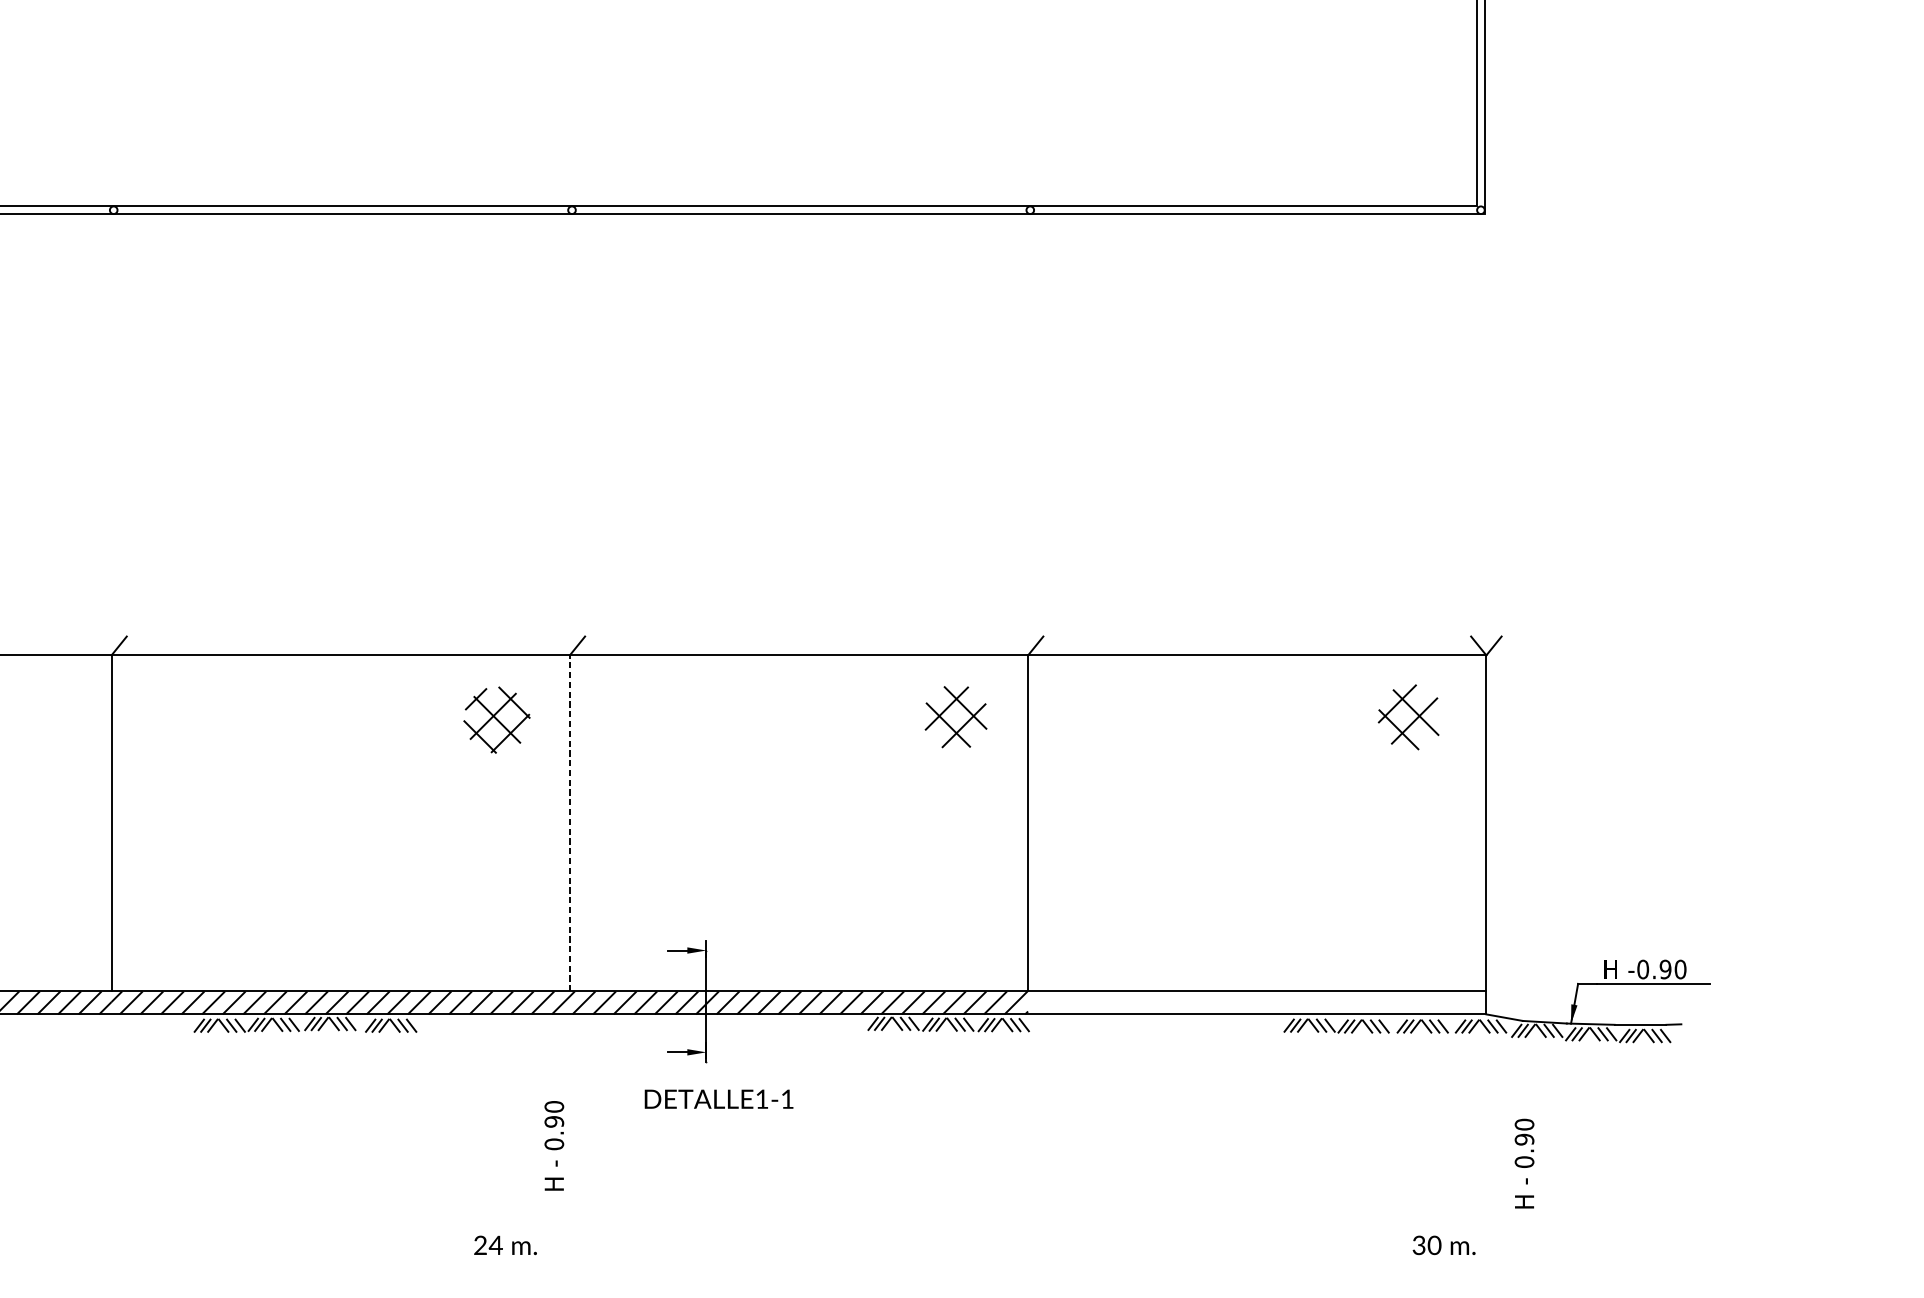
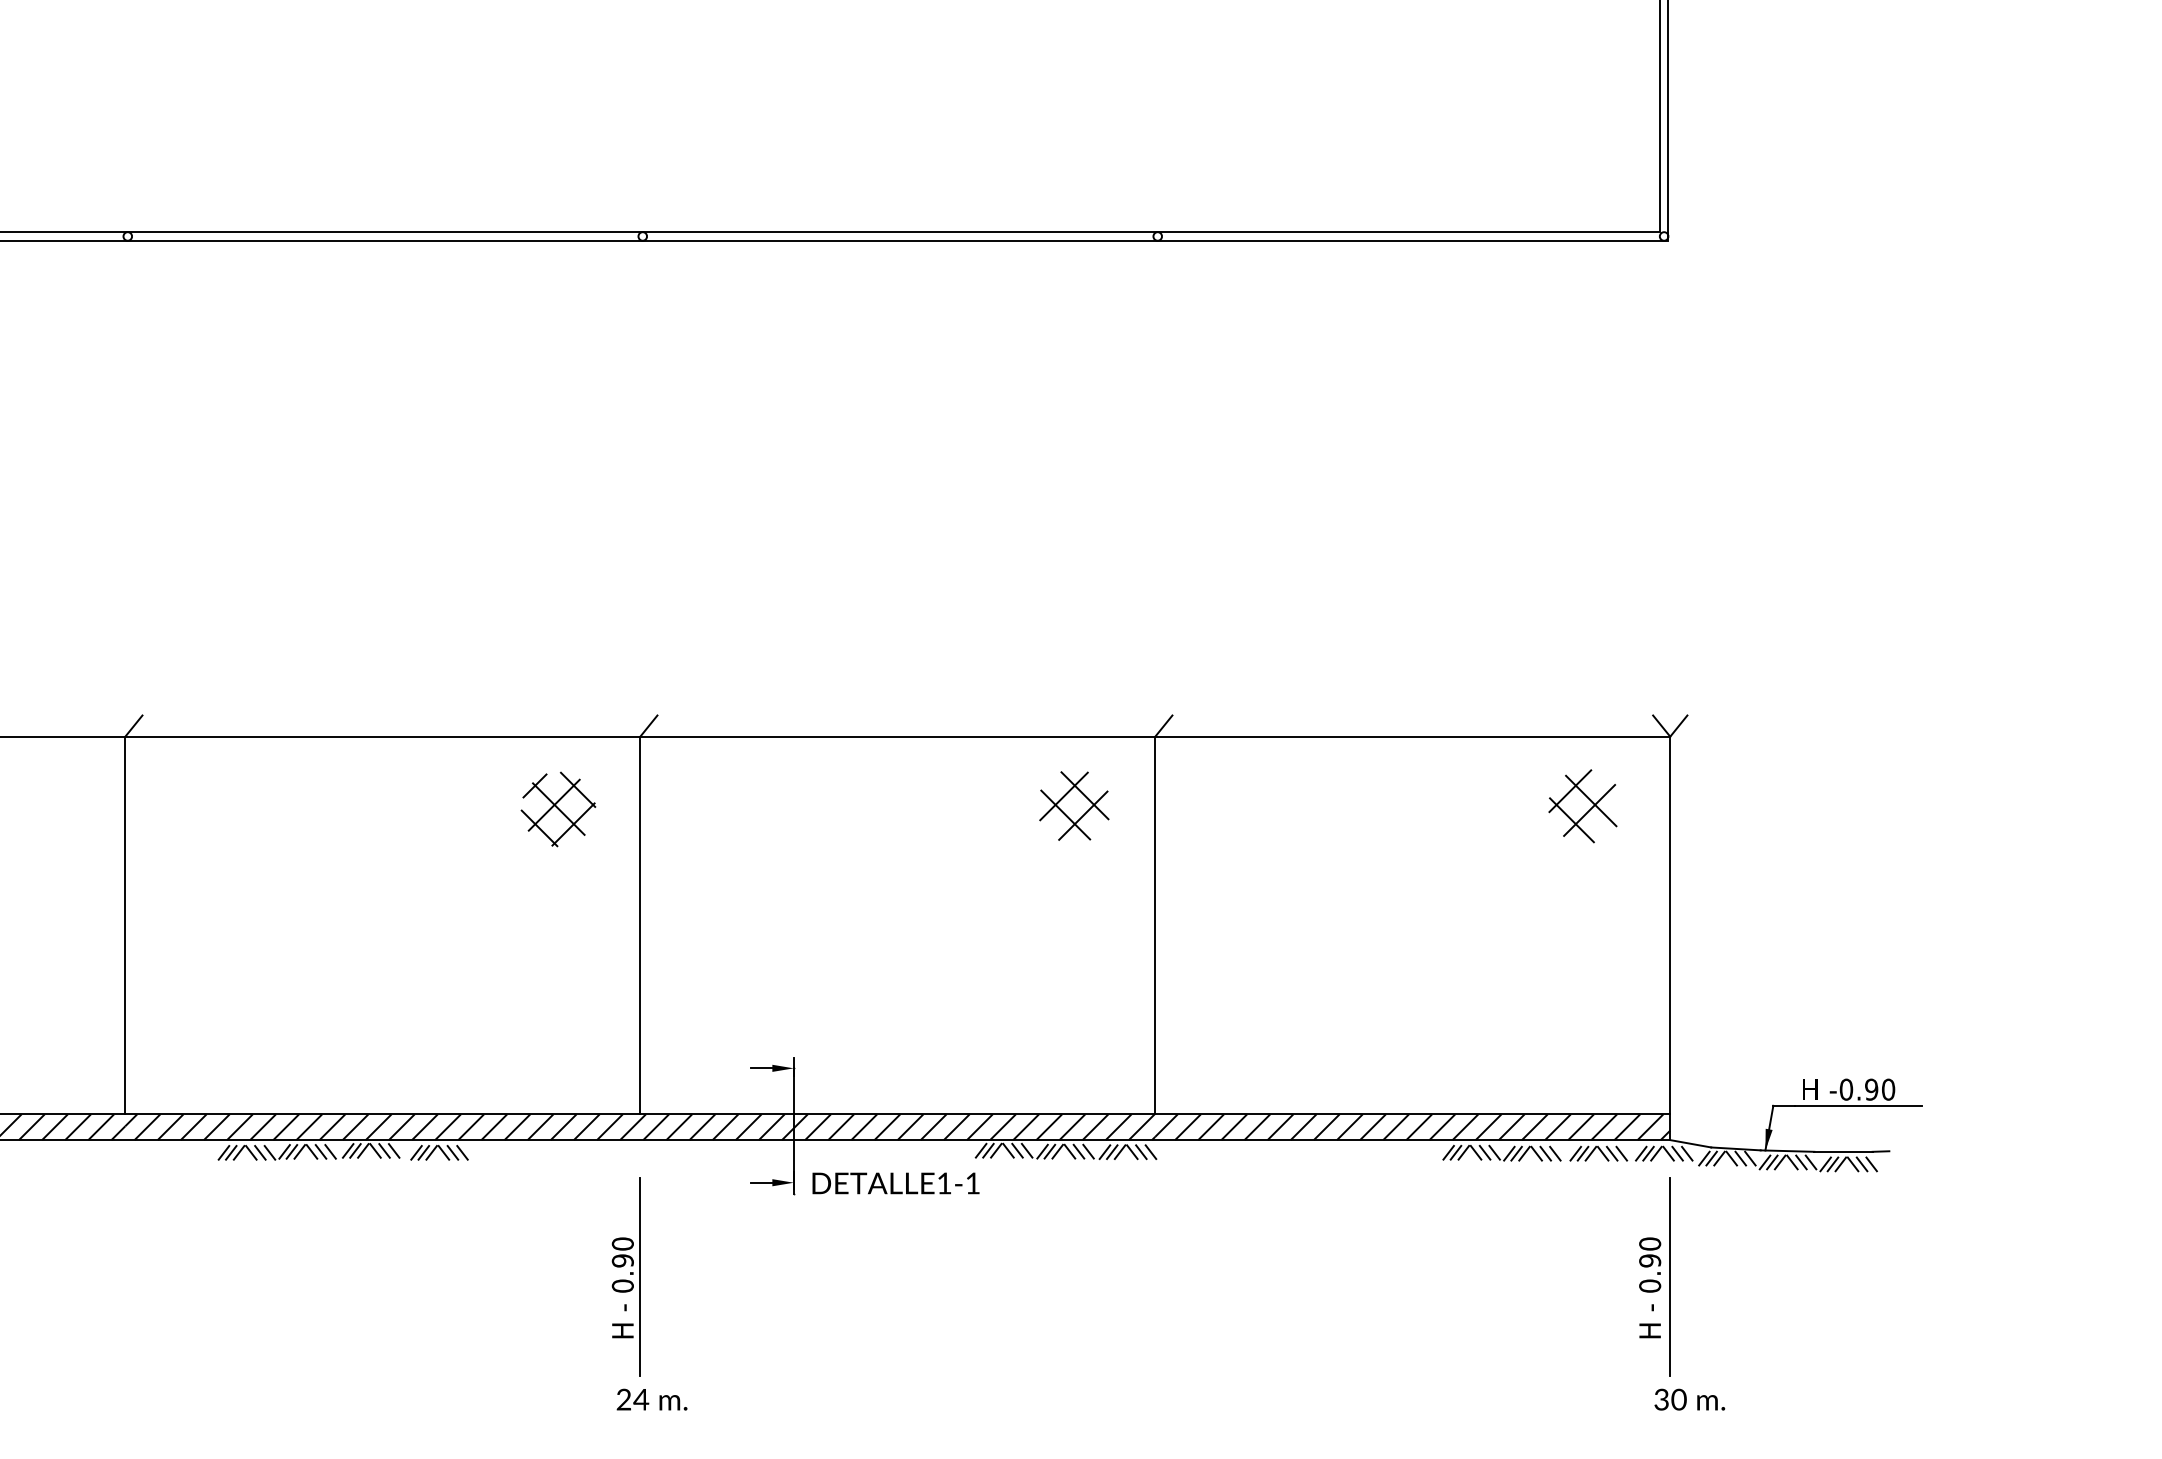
line: (569, 823) -> (640, 925), dashed -> solid
hatch: (1257, 1003) -> (1412, 1127), added
text: (718, 1099) -> (895, 1183), moved
line: (569, 1135) -> (640, 1276), added
line: (1486, 1135) -> (1670, 1276), added
text: (1524, 1163) -> (1650, 1287), moved
text: (505, 1245) -> (651, 1399), moved
text: (1443, 1245) -> (1689, 1399), moved

